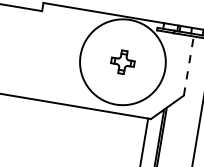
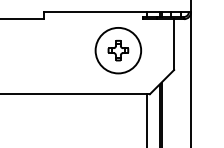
circle: (123, 62) -> (118, 50), size x0.62
line: (189, 66) -> (174, 44), dashed -> solid

